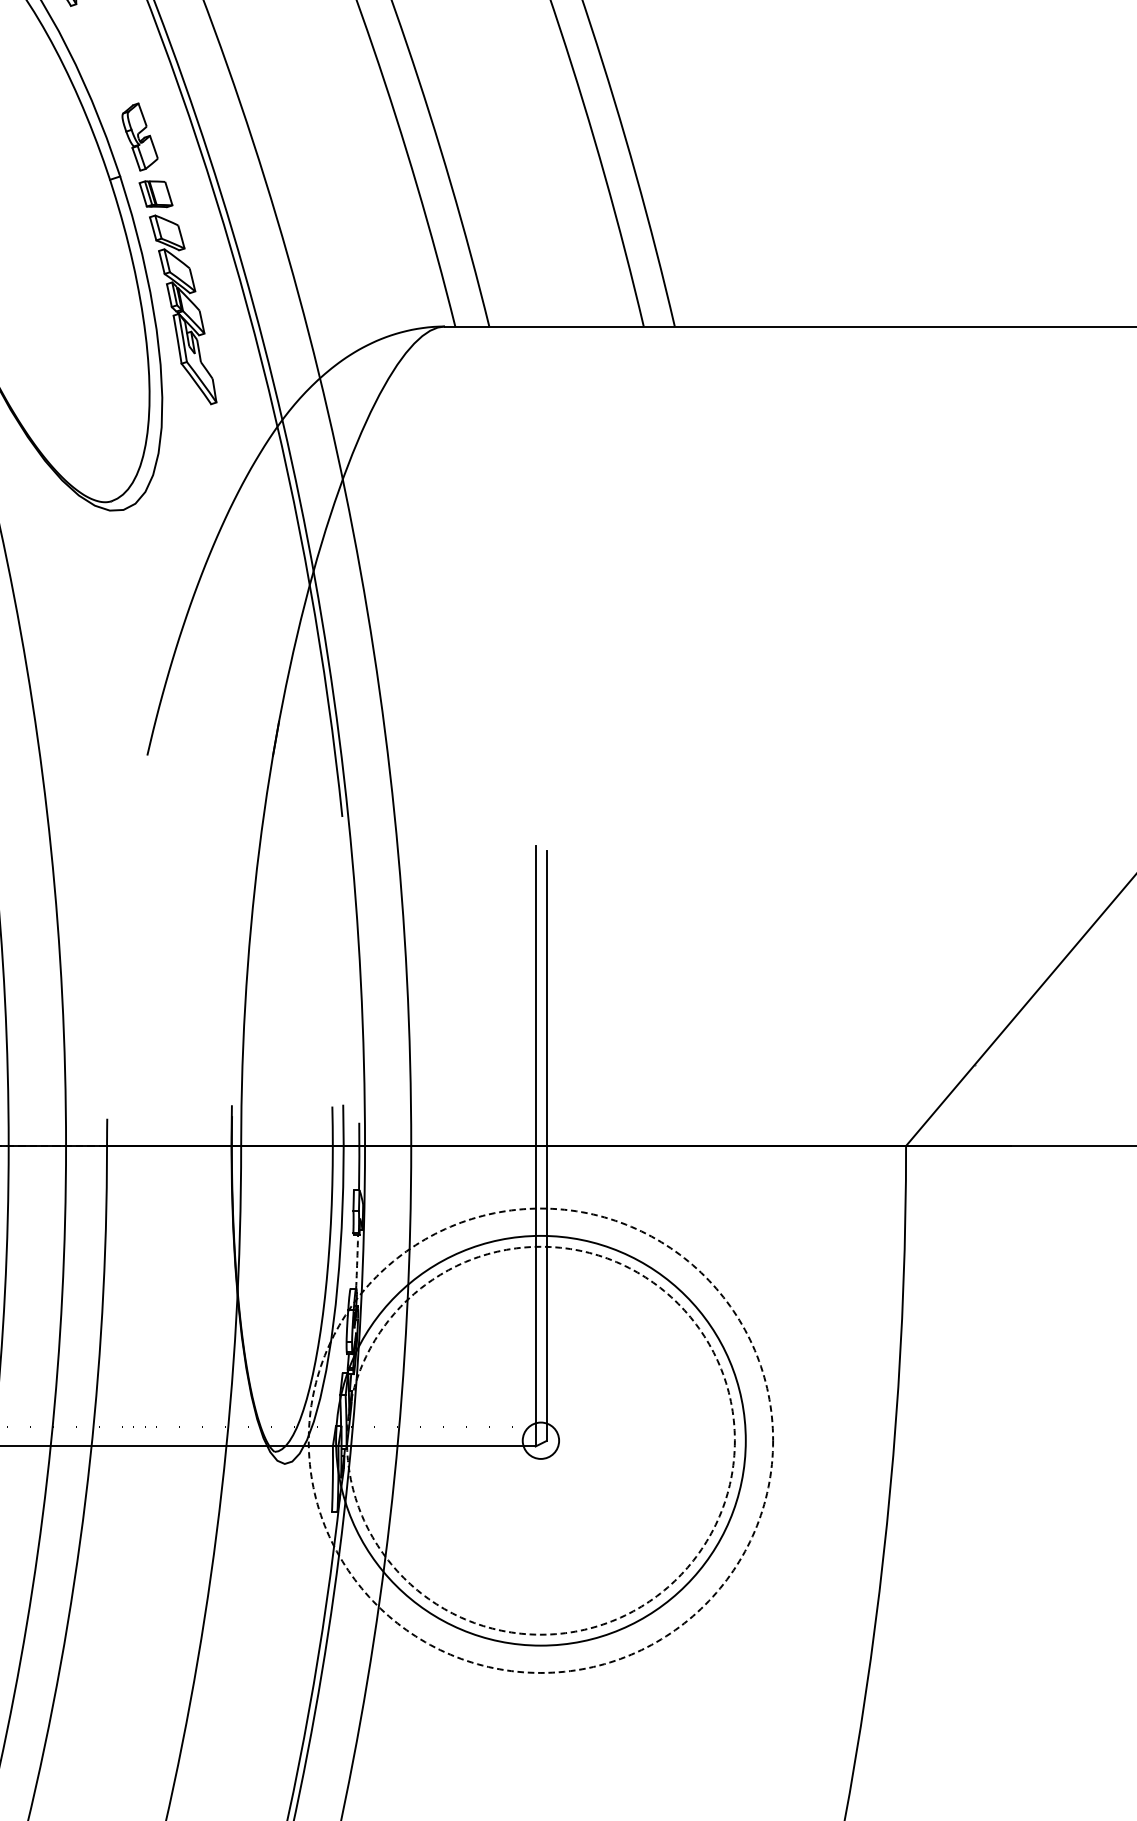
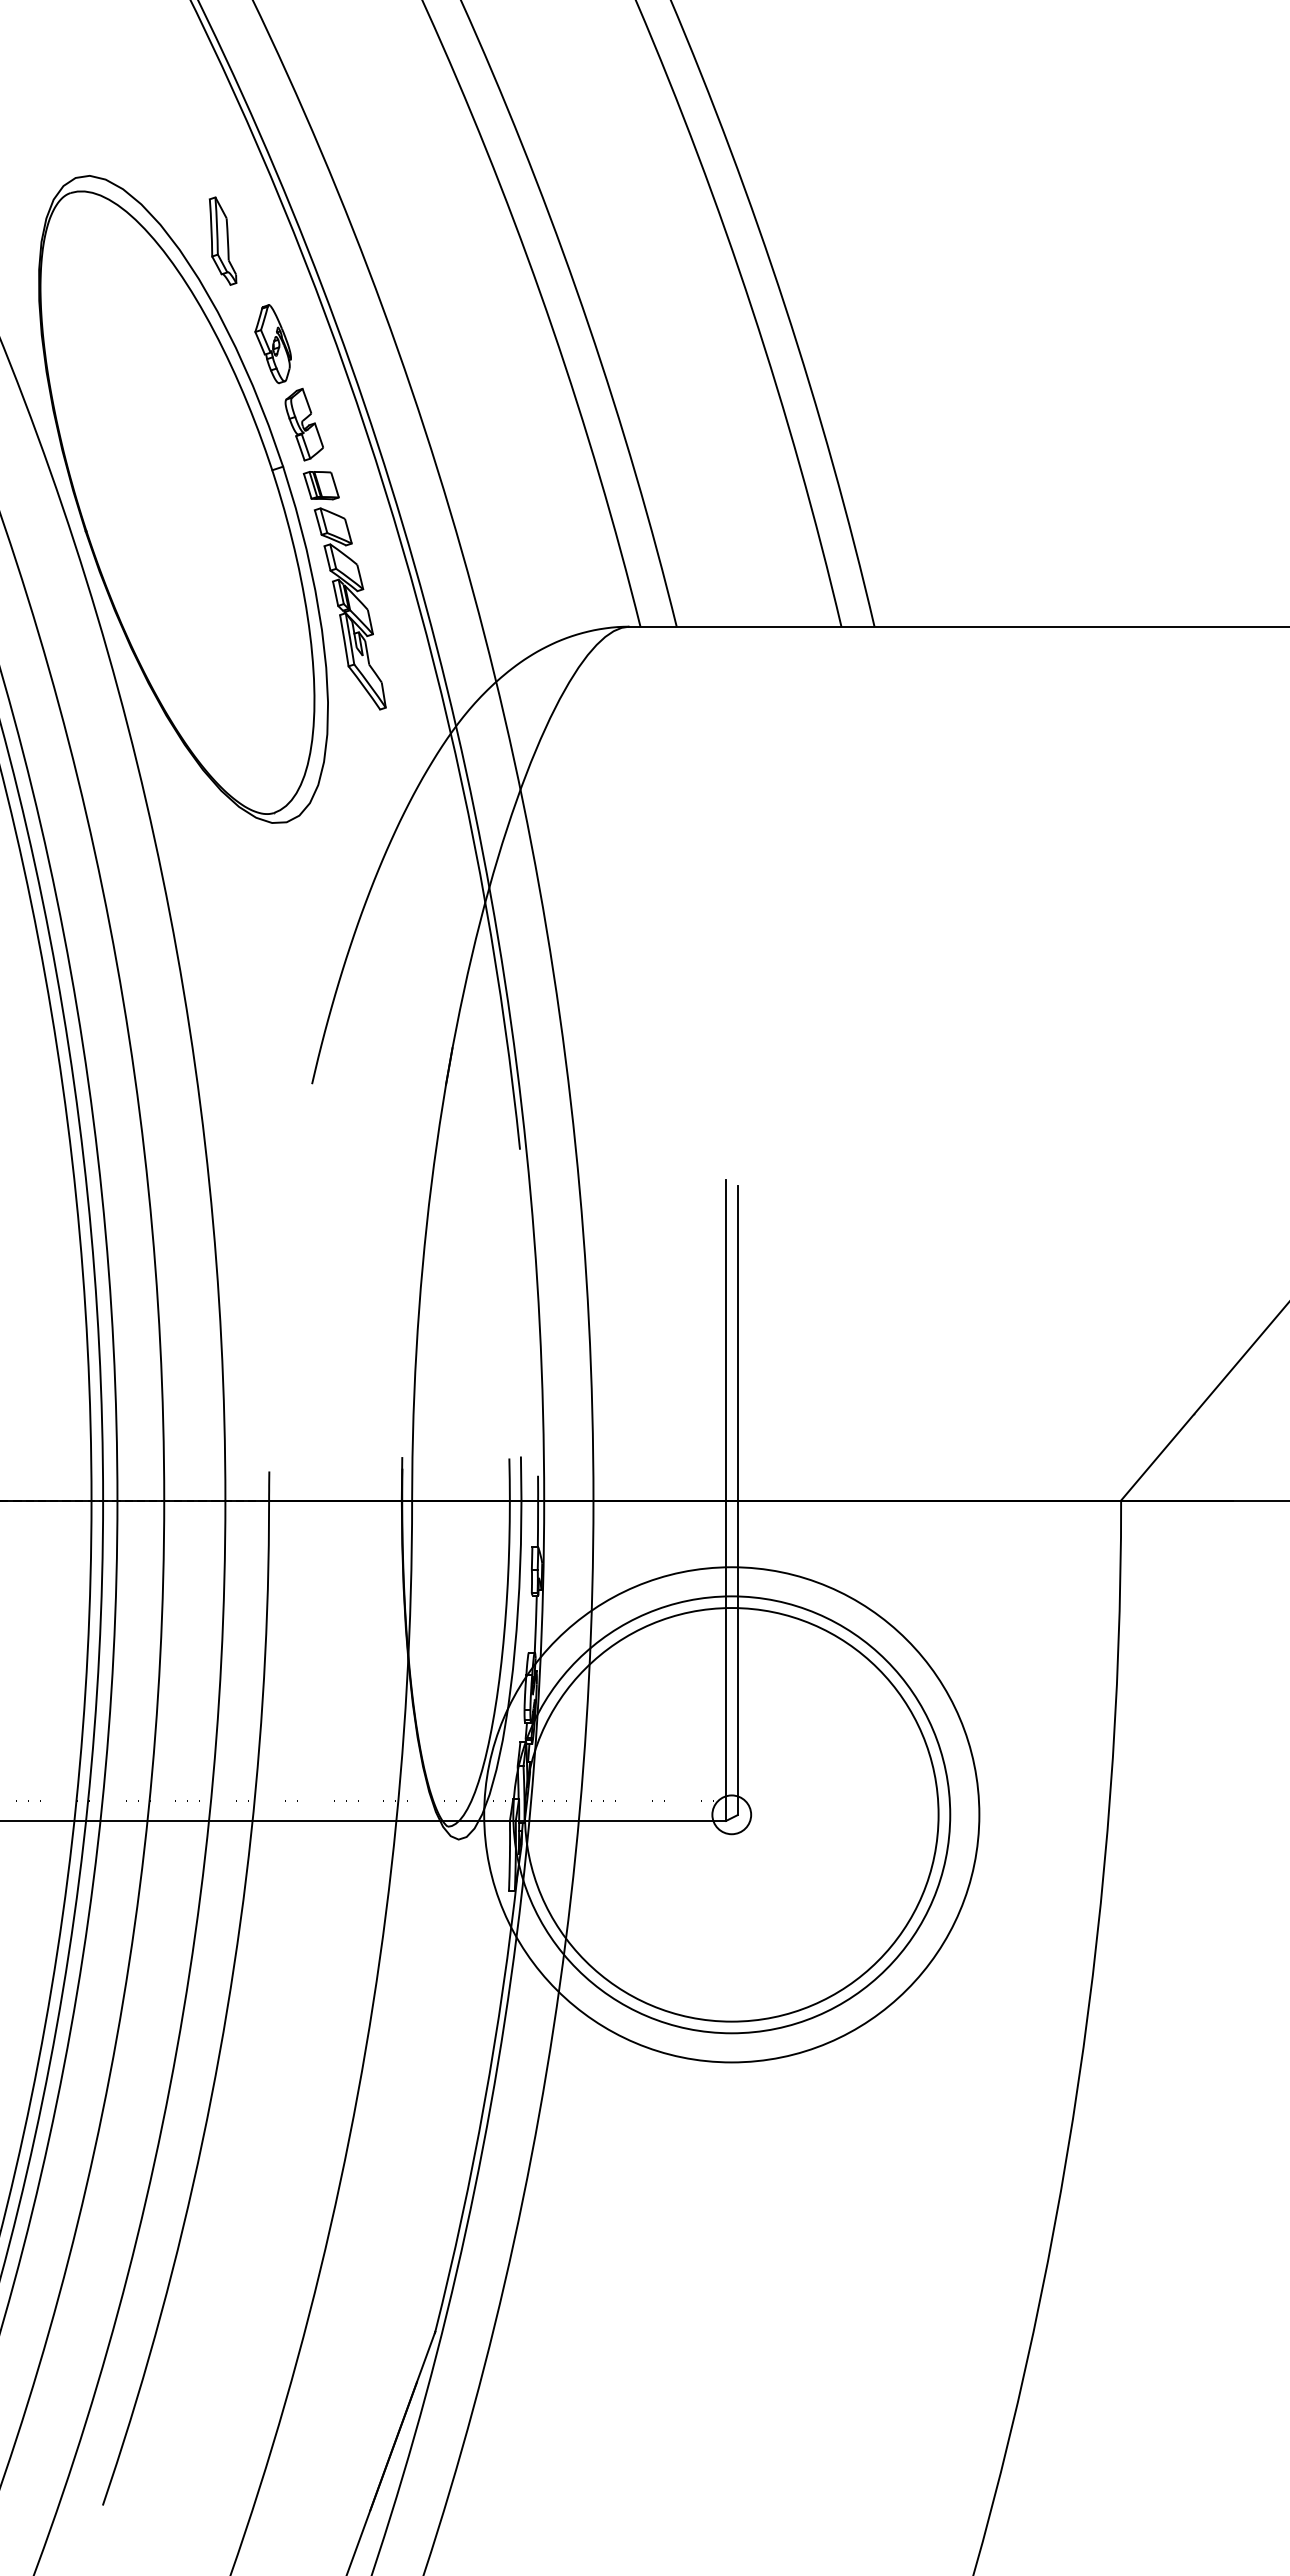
part: (110, 61) -> (272, 344), added
arc: (356, 1262) -> (535, 1624), dashed -> solid
circle: (540, 1440) -> (731, 1814), dashed -> solid
circle: (540, 1440) -> (731, 1814), dashed -> solid

